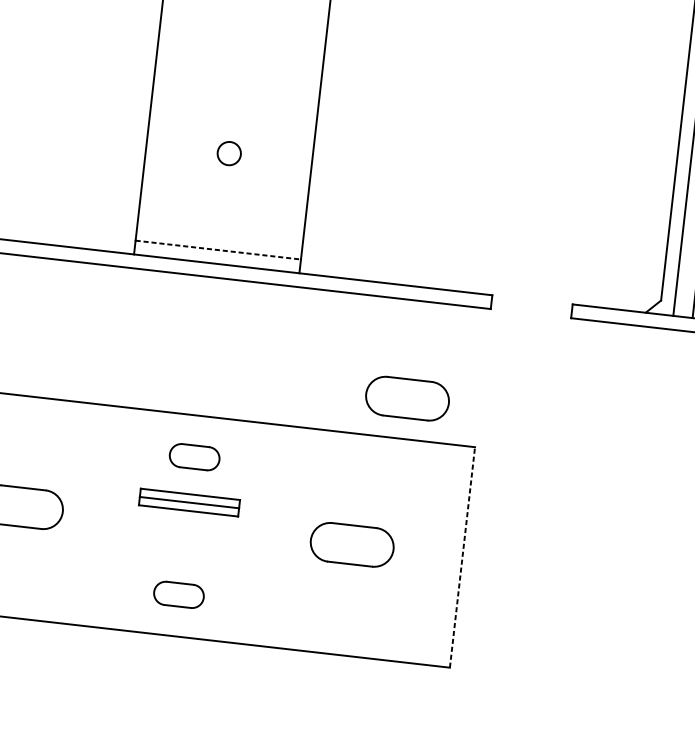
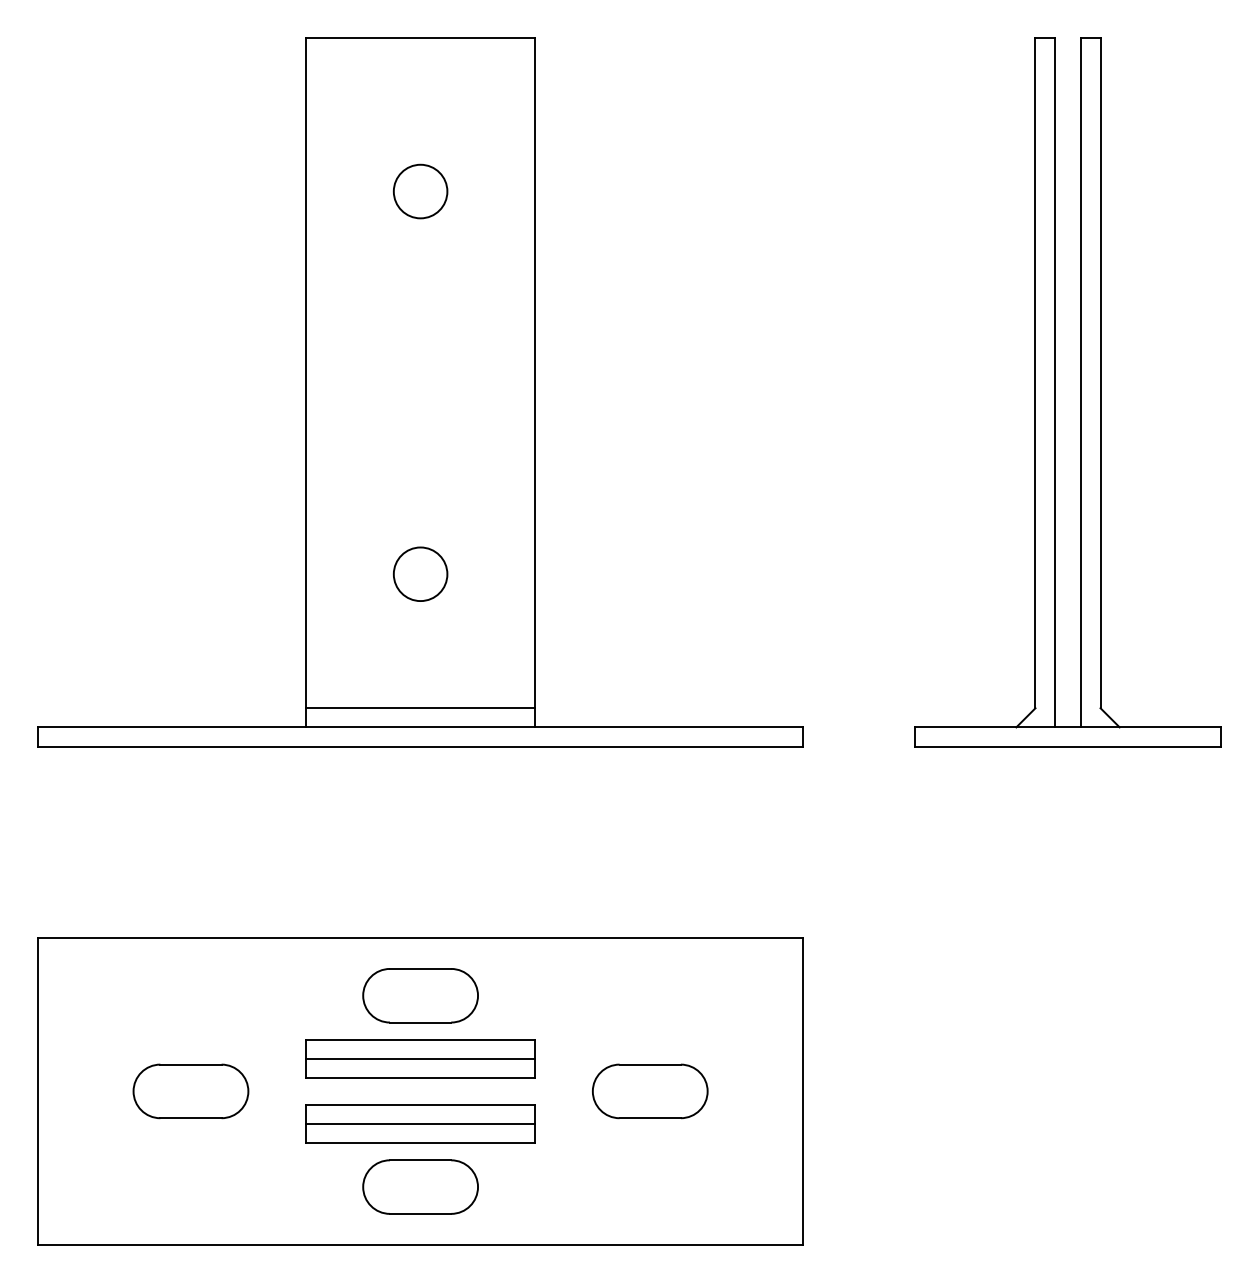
circle: (229, 153) -> (420, 574), size x1.67
line: (218, 250) -> (420, 708), dashed -> solid
part: (407, 398) -> (703, 882), removed
part: (194, 456) -> (420, 995), size x1.67
part: (189, 502) -> (420, 1058), size x1.67
part: (184, 549) -> (420, 1123), added
line: (462, 556) -> (803, 1090), dashed -> solid
part: (178, 594) -> (420, 1186), size x1.67

